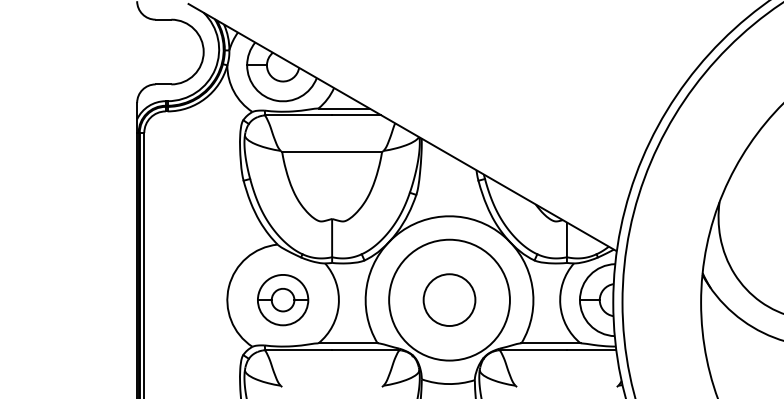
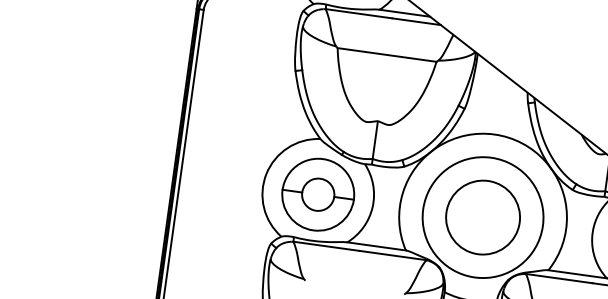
part: (282, 299) -> (317, 193), size x1.43
circle: (449, 299) -> (483, 216), size x1.43

